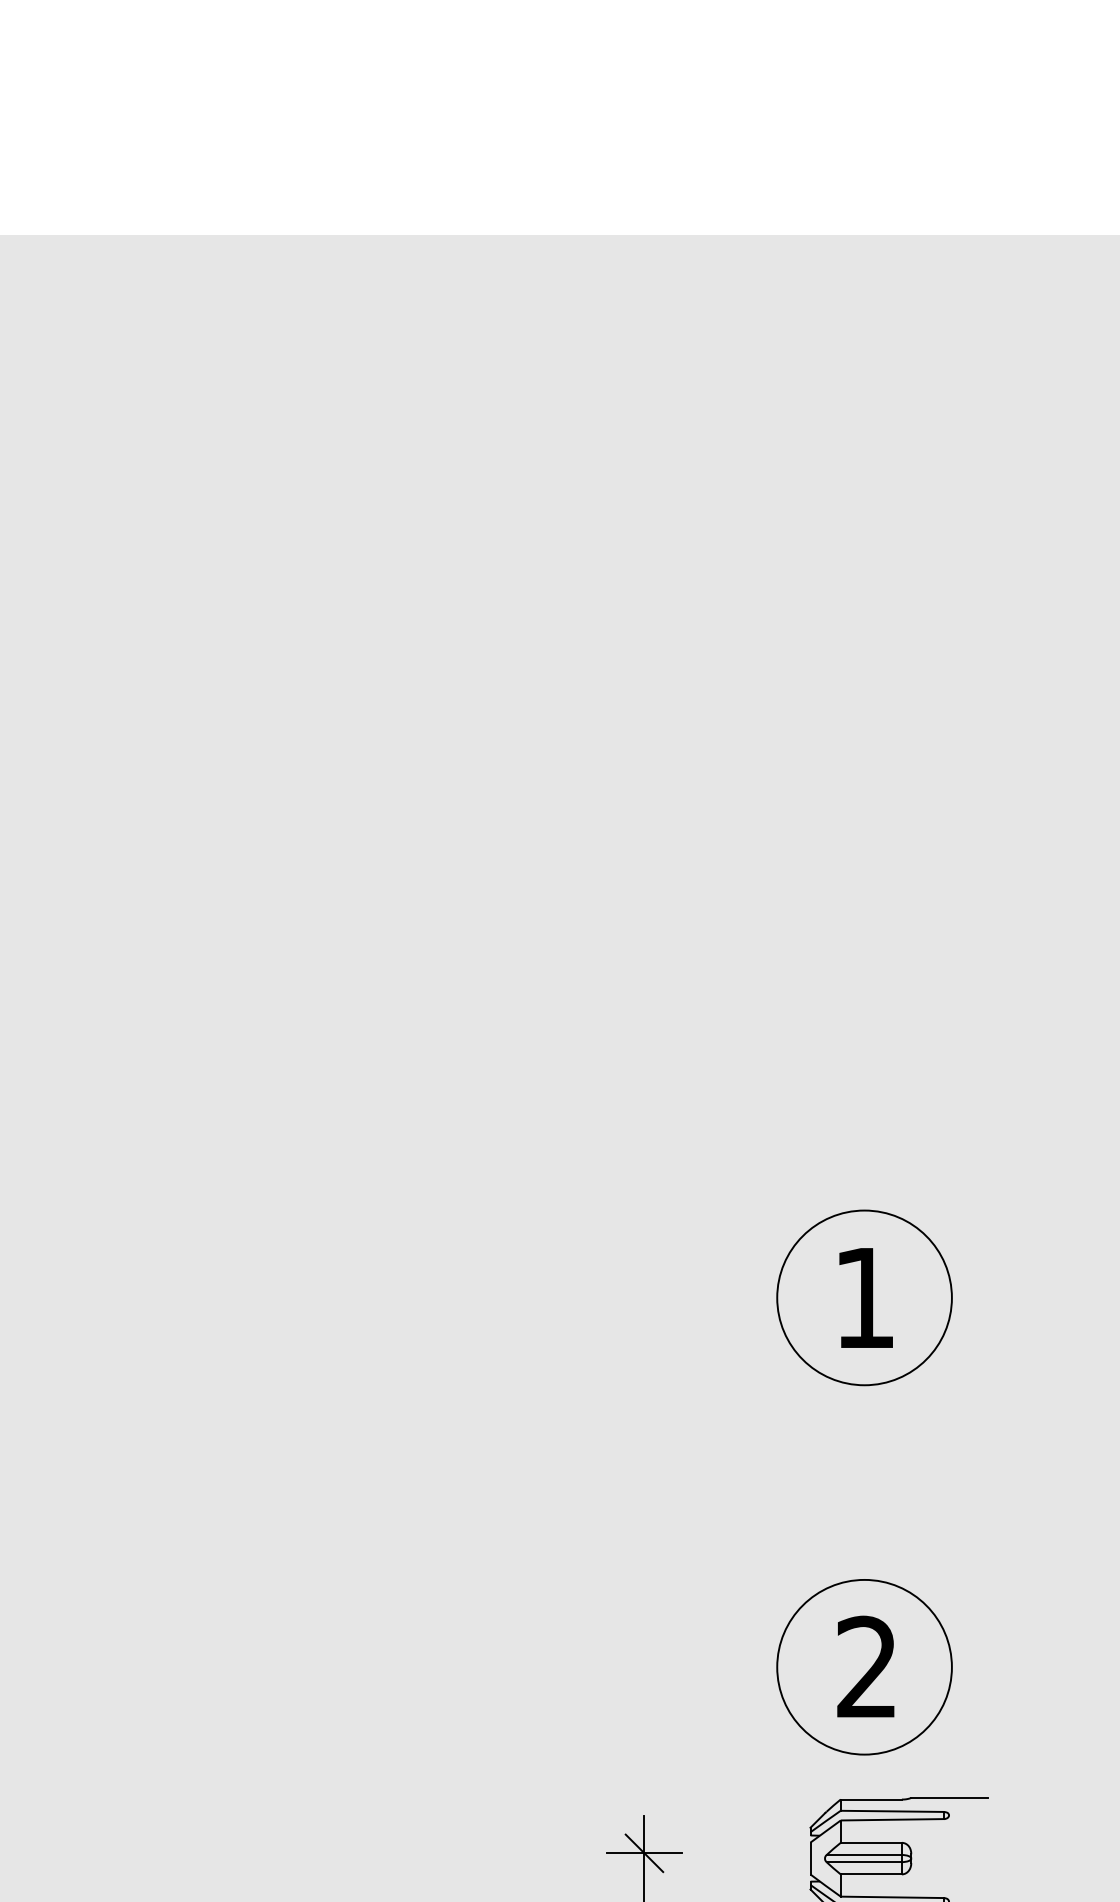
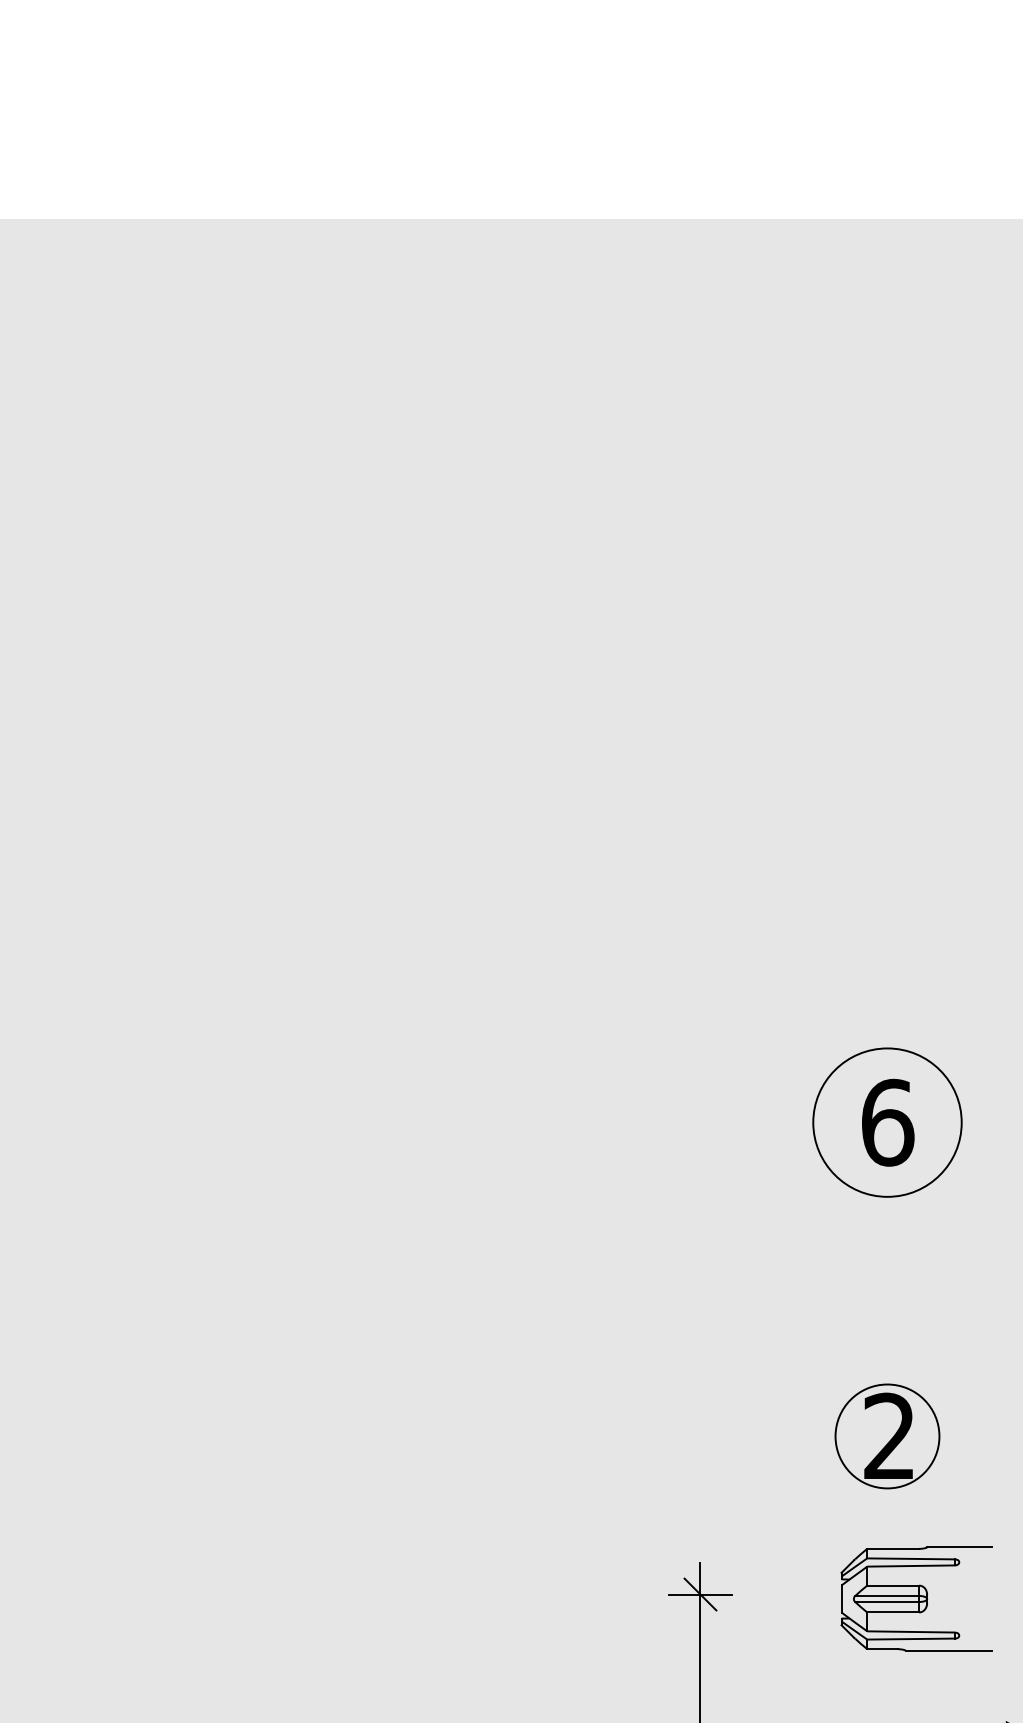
text: (865, 1297) -> (888, 1122), 1 -> 6
circle: (864, 1667) -> (887, 1436), size x0.7

